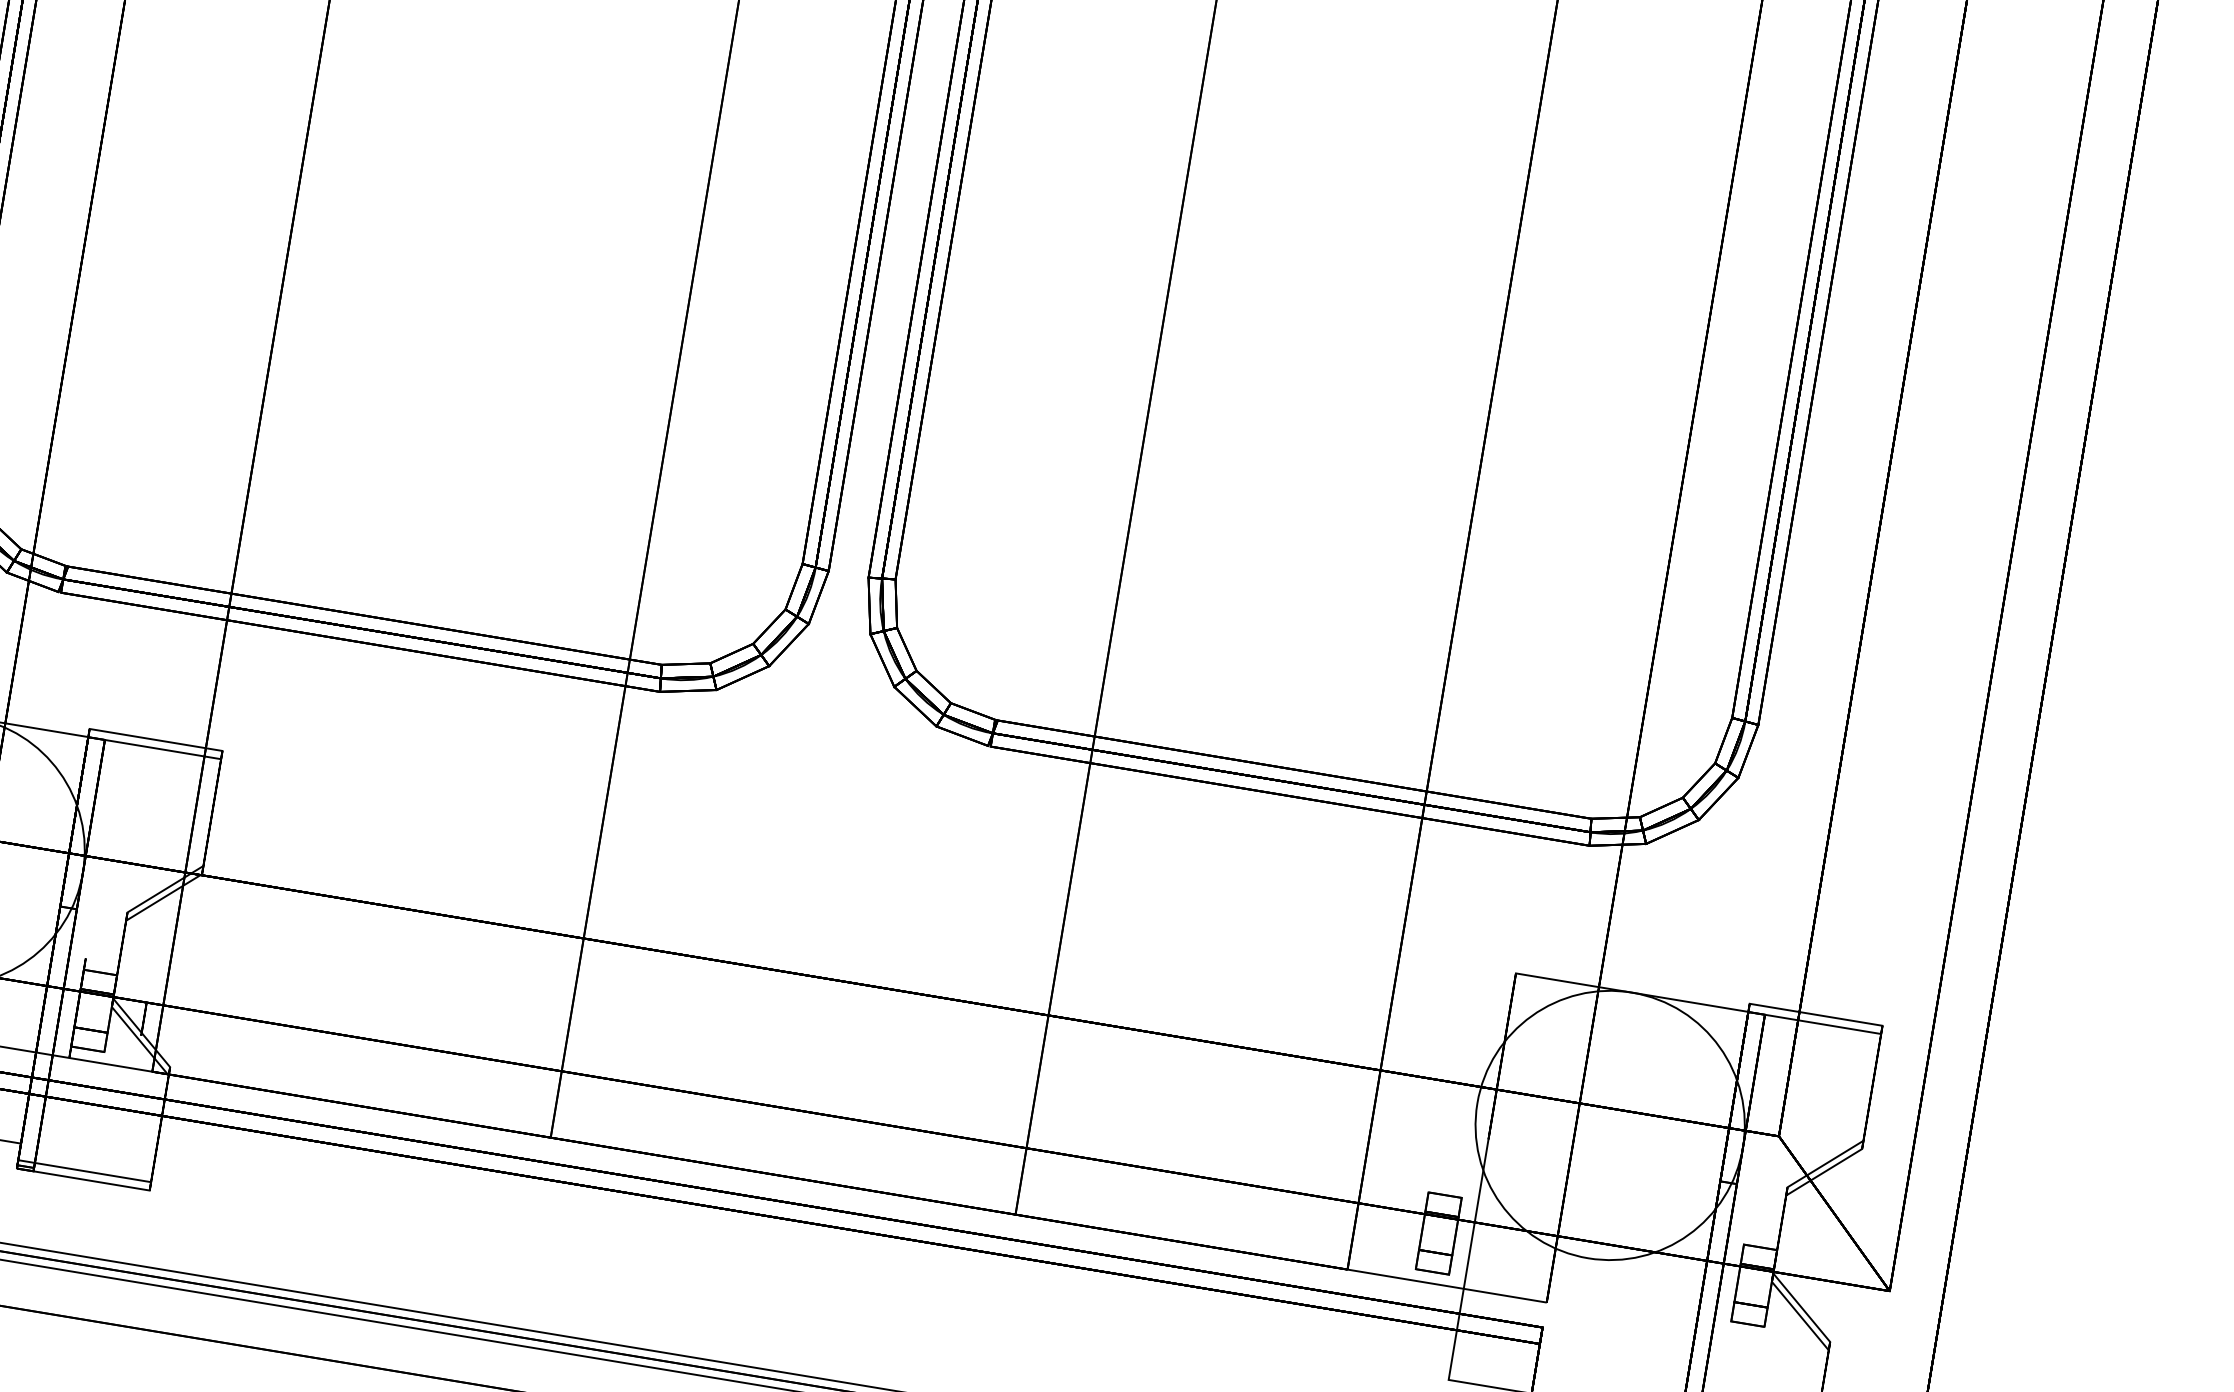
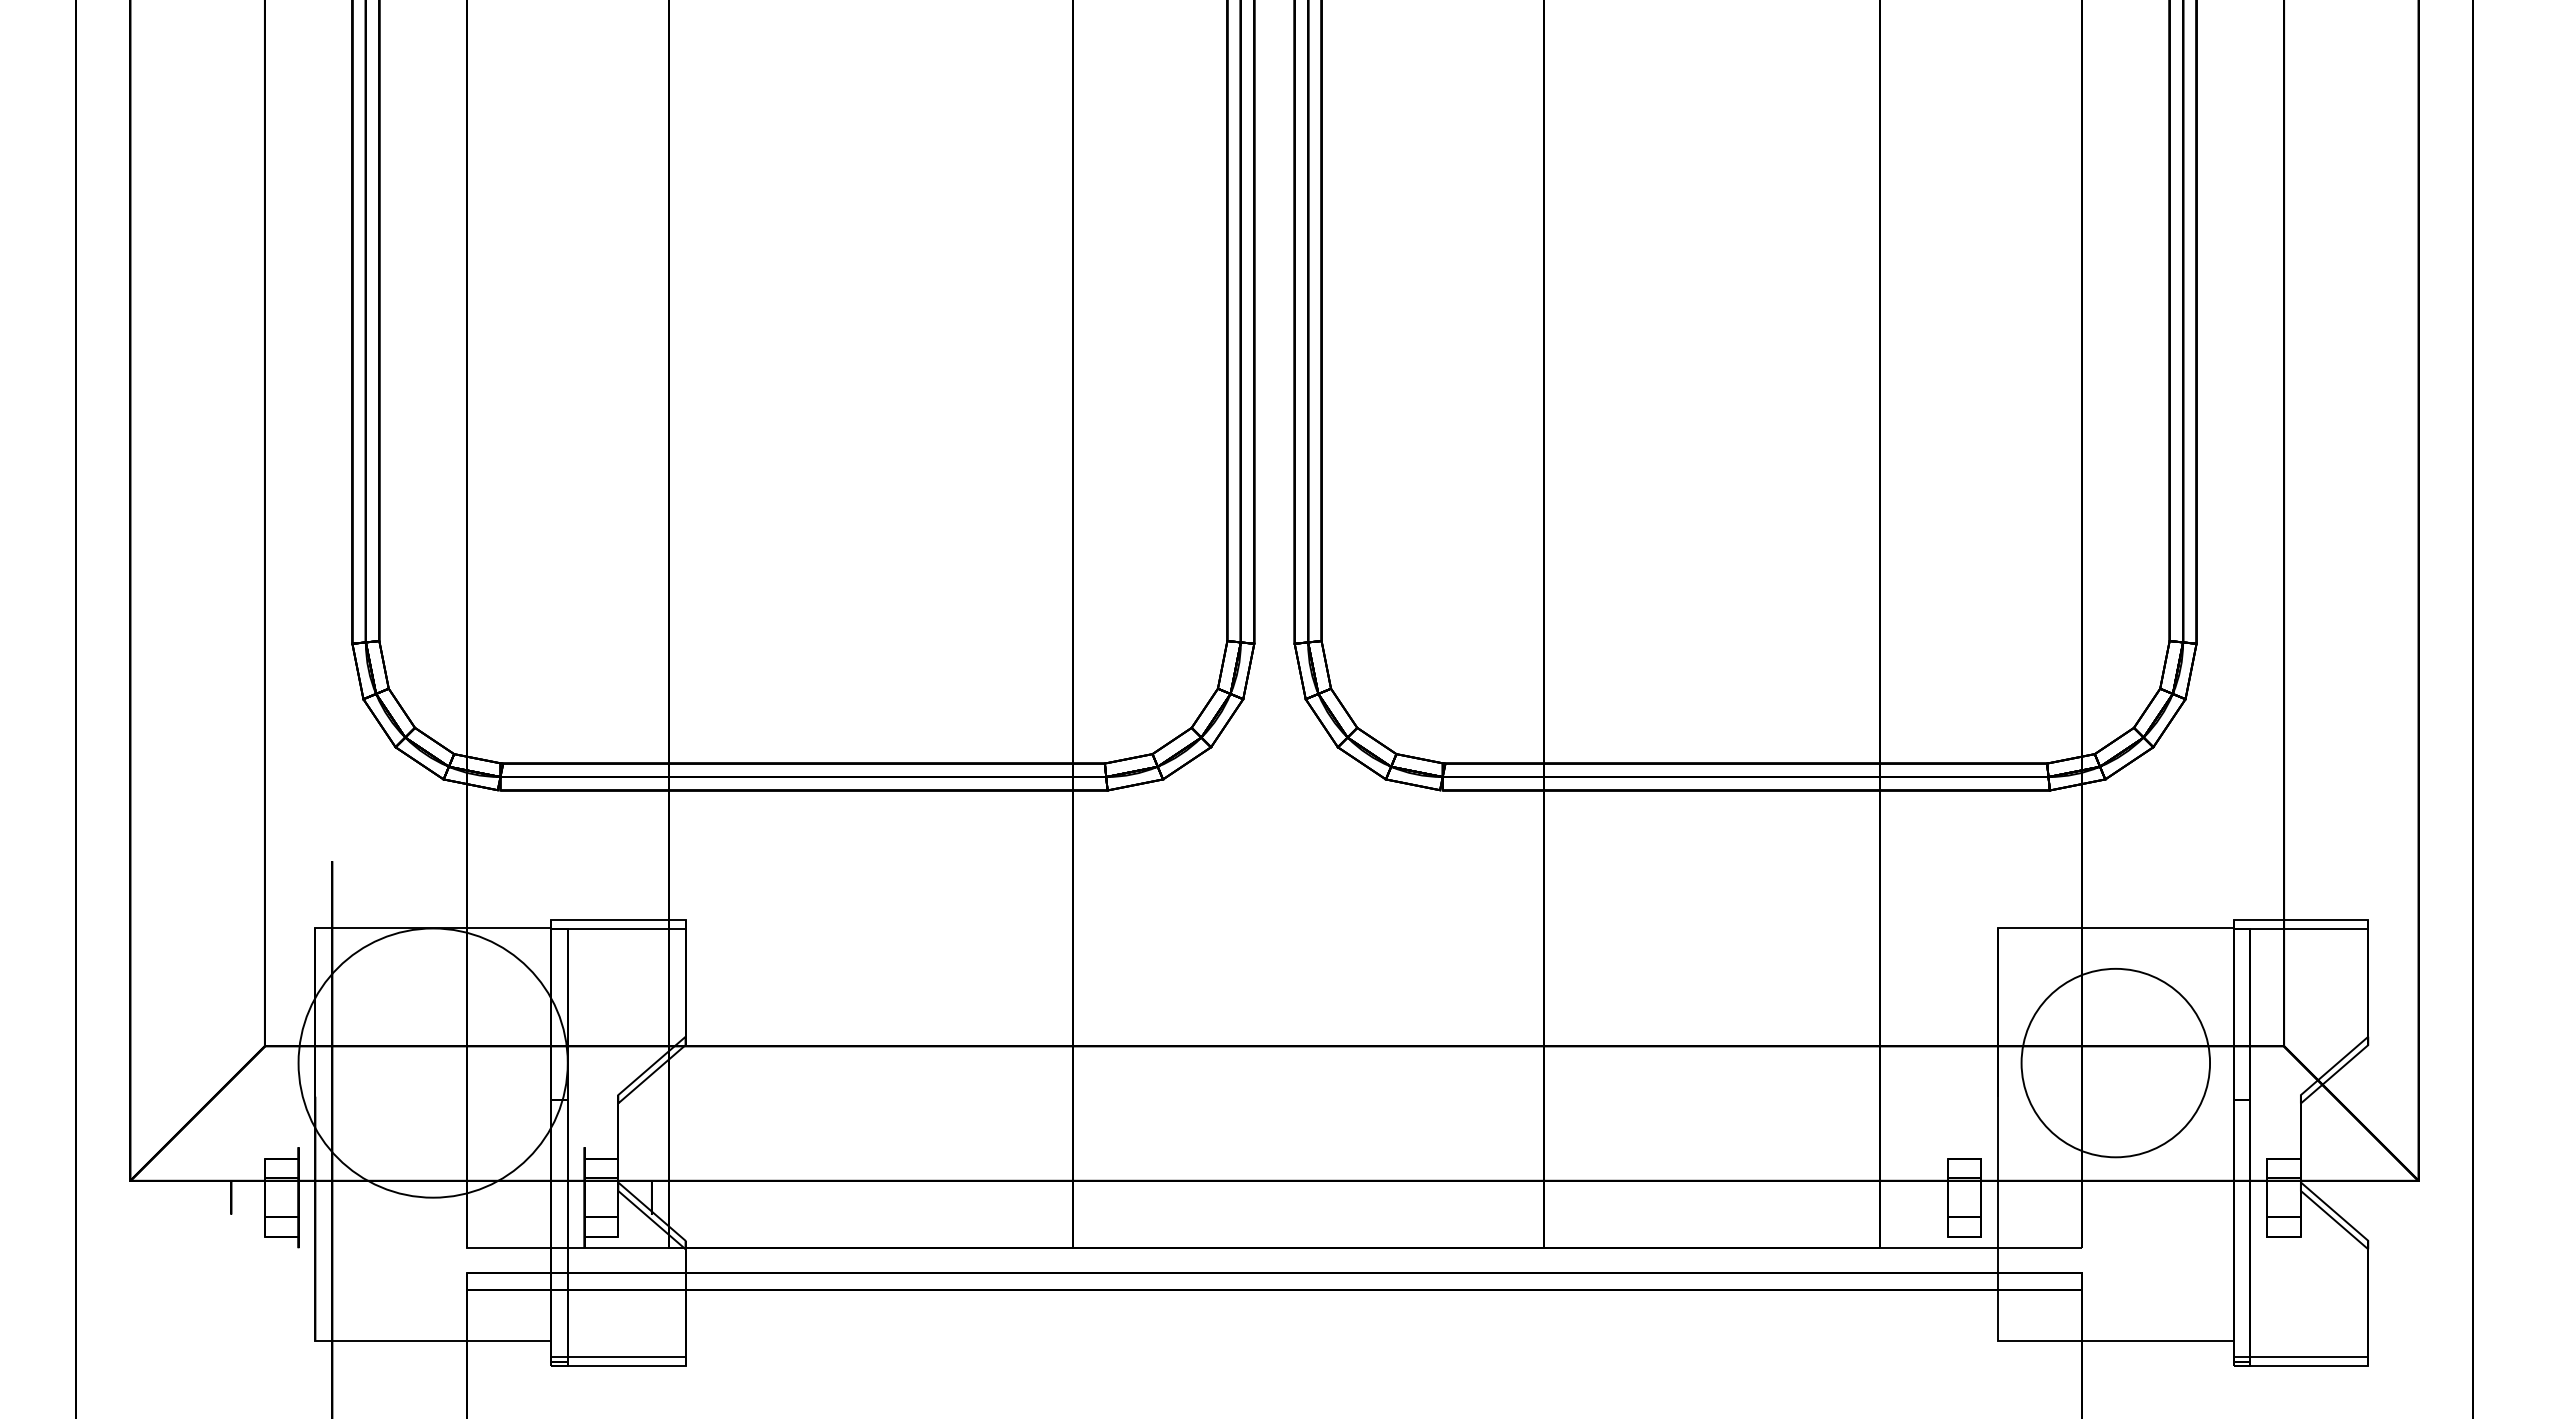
circle: (1609, 1124) -> (2115, 1062), size x0.7

